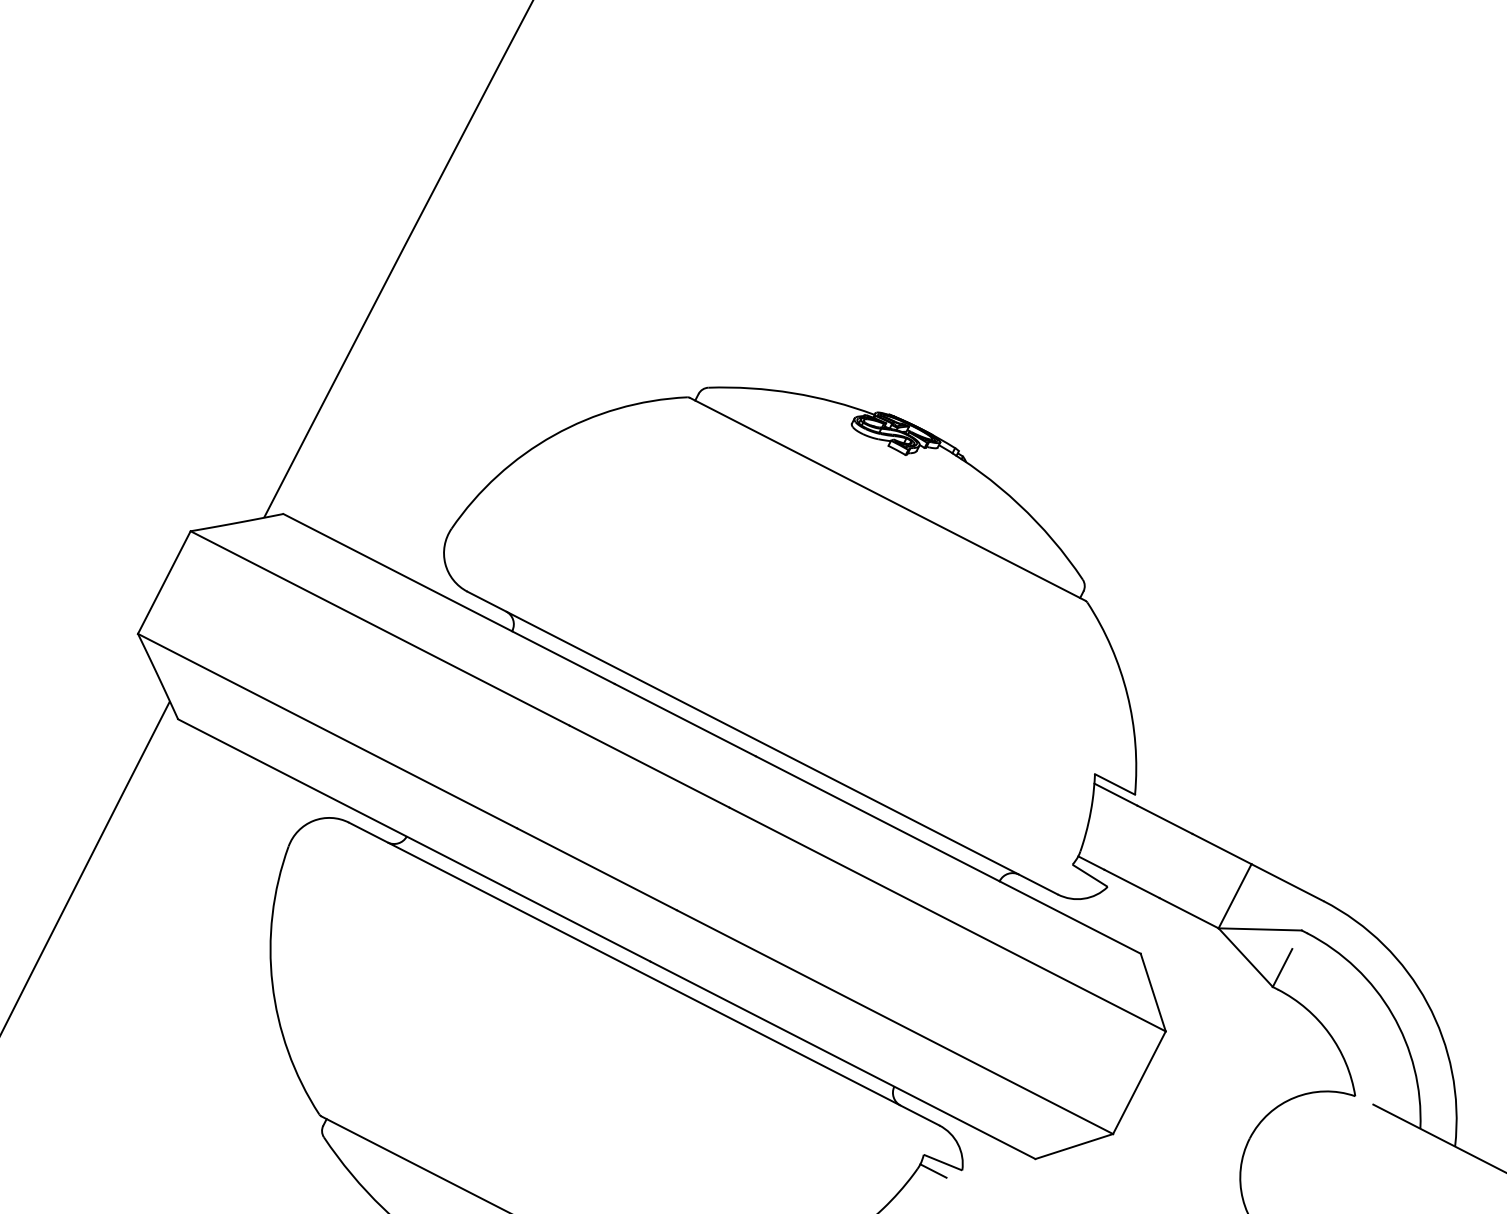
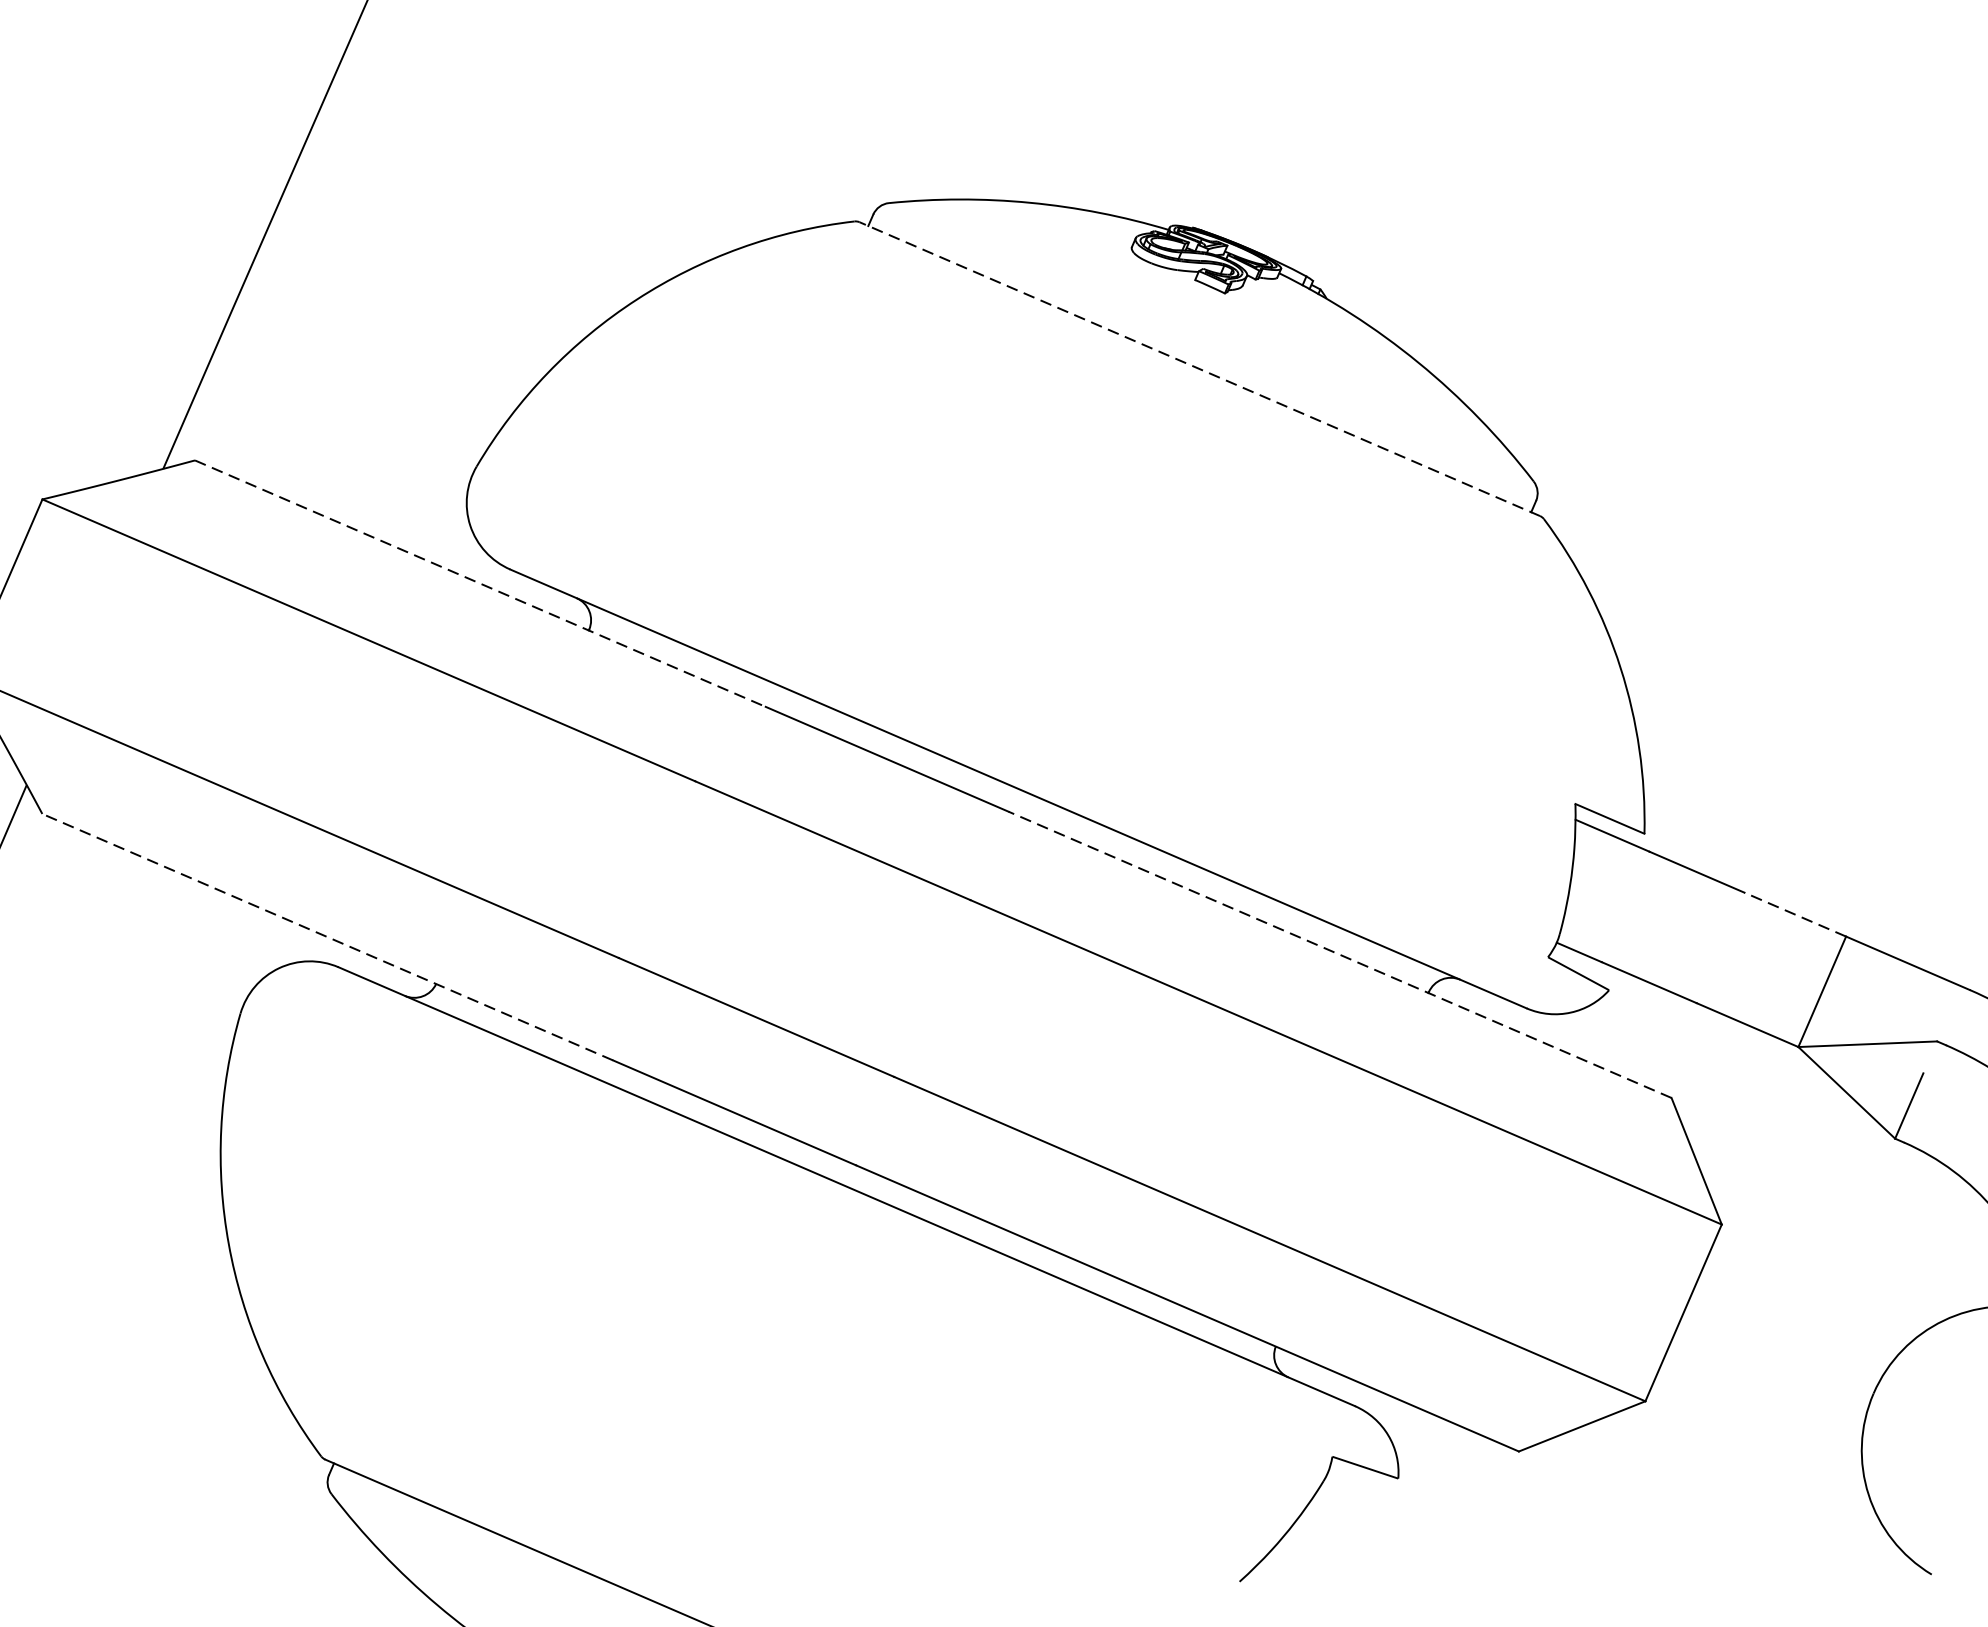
line: (887, 499) -> (1199, 369), solid -> dashed
line: (449, 599) -> (481, 584), solid -> dashed
line: (343, 804) -> (327, 937), solid -> dashed
line: (1221, 848) -> (1794, 913), solid -> dashed
line: (947, 854) -> (1338, 954), solid -> dashed
line: (933, 1170) -> (1350, 1481), removed

